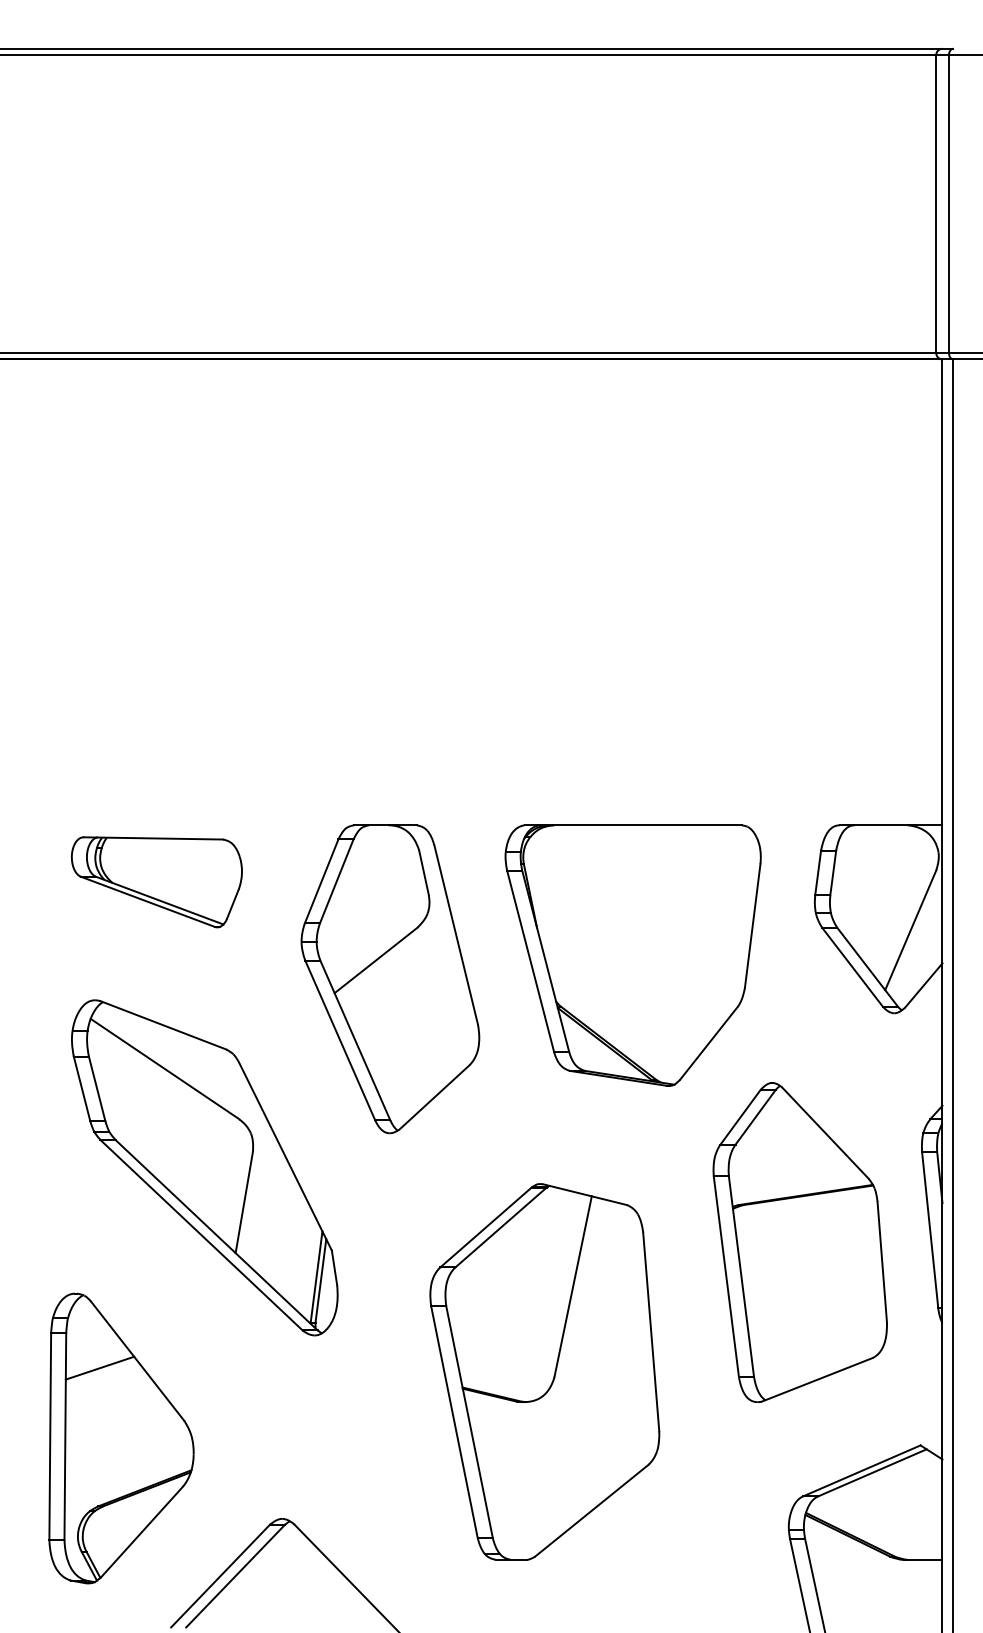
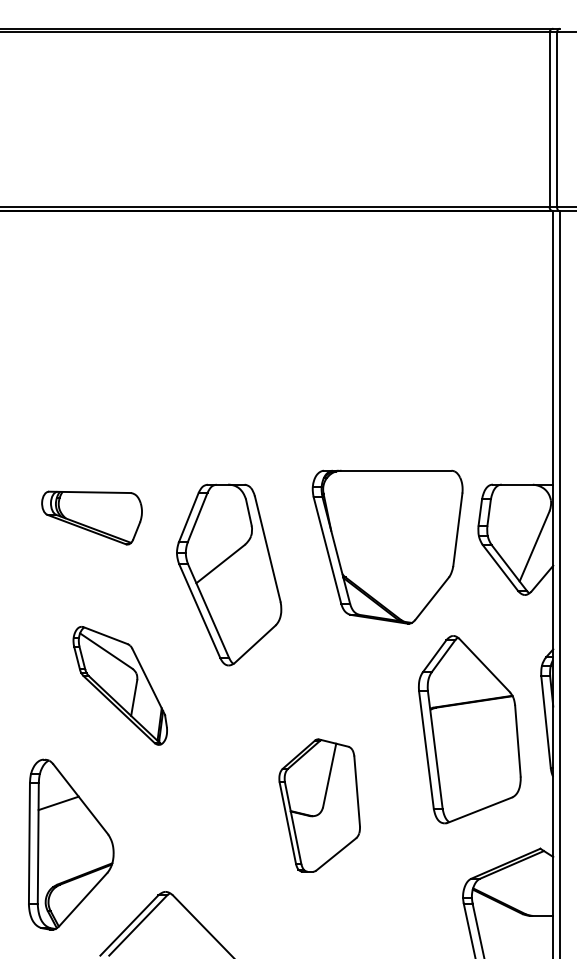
part: (632, 954) -> (387, 546), moved
part: (205, 1167) -> (120, 685), size x0.6
part: (544, 1371) -> (319, 805), size x0.6

